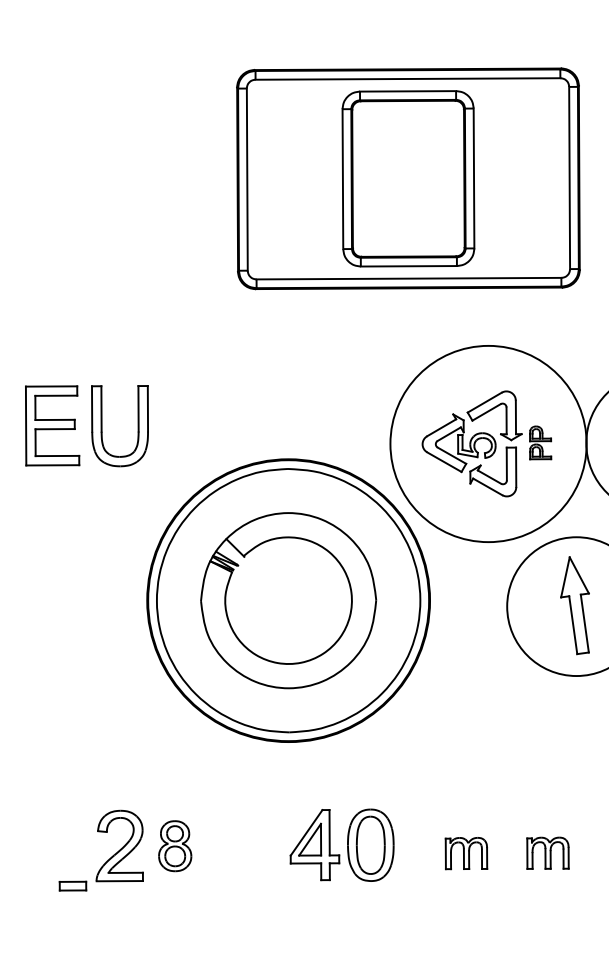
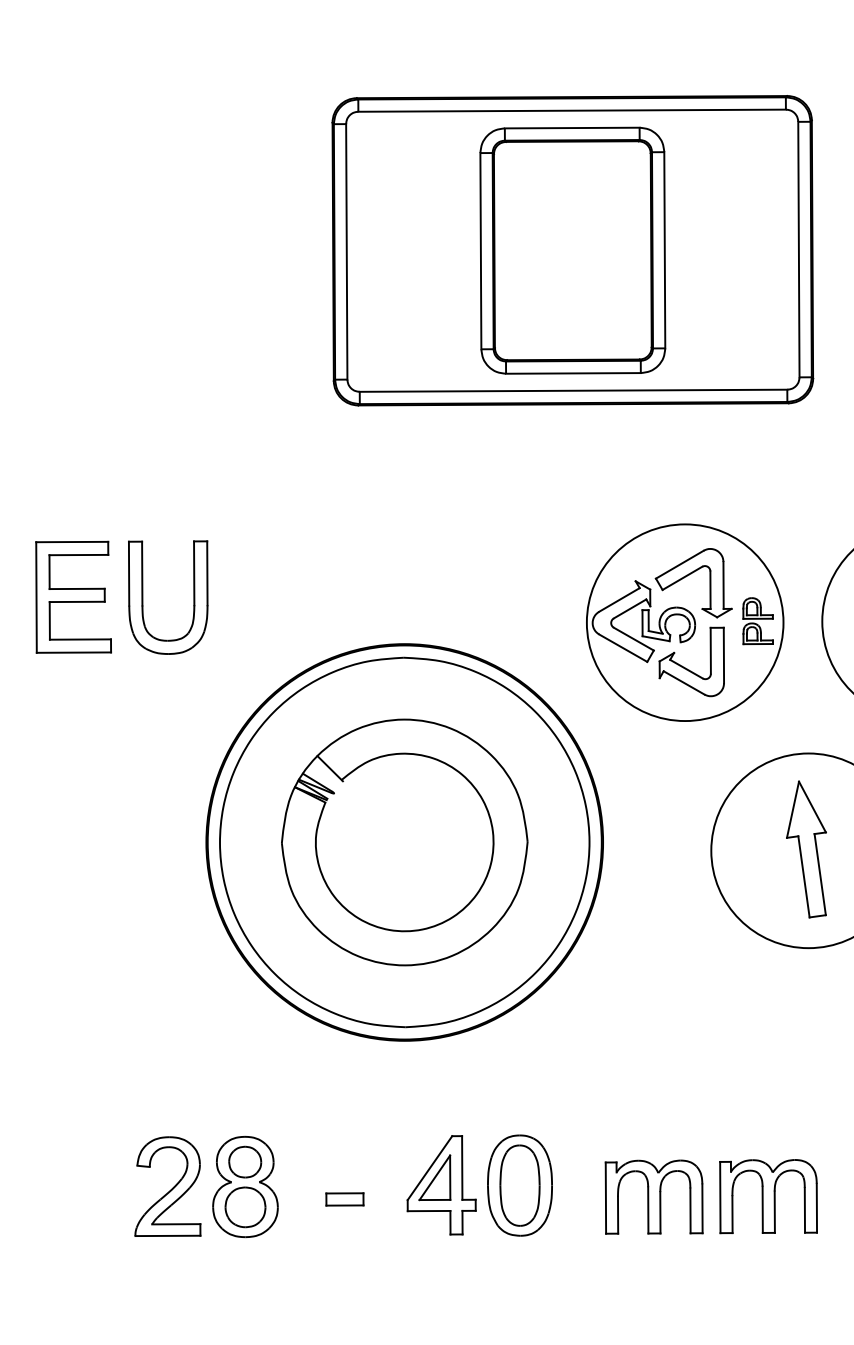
circle: (488, 443) -> (685, 622), size x0.71
part: (175, 845) -> (246, 1185), size x1.43
part: (466, 853) -> (654, 1197), size x1.67
part: (547, 853) -> (767, 1197), size x1.67
part: (72, 885) -> (344, 1198), moved

